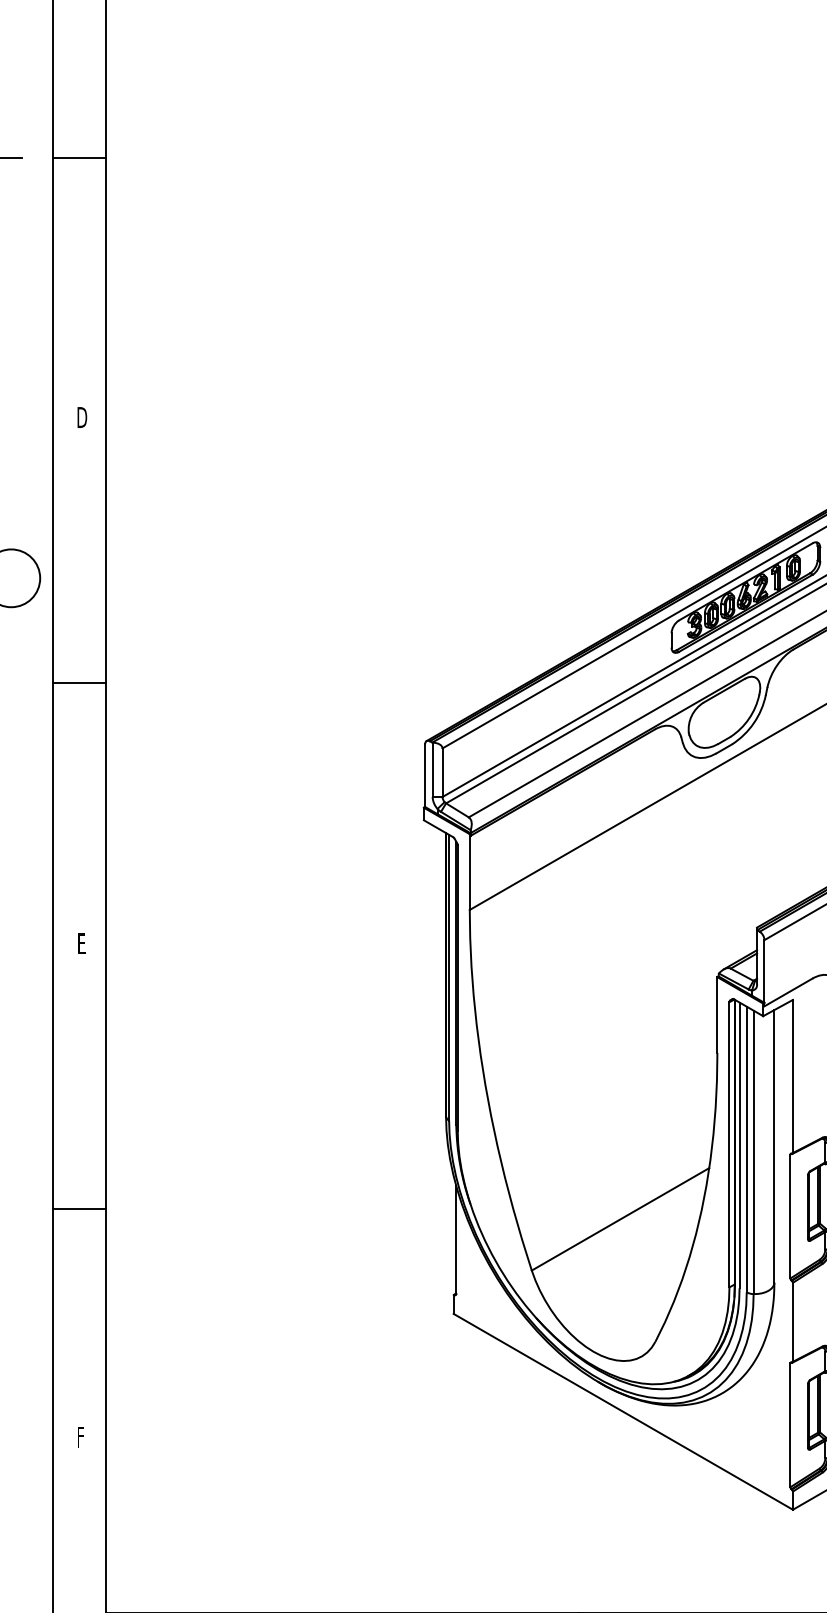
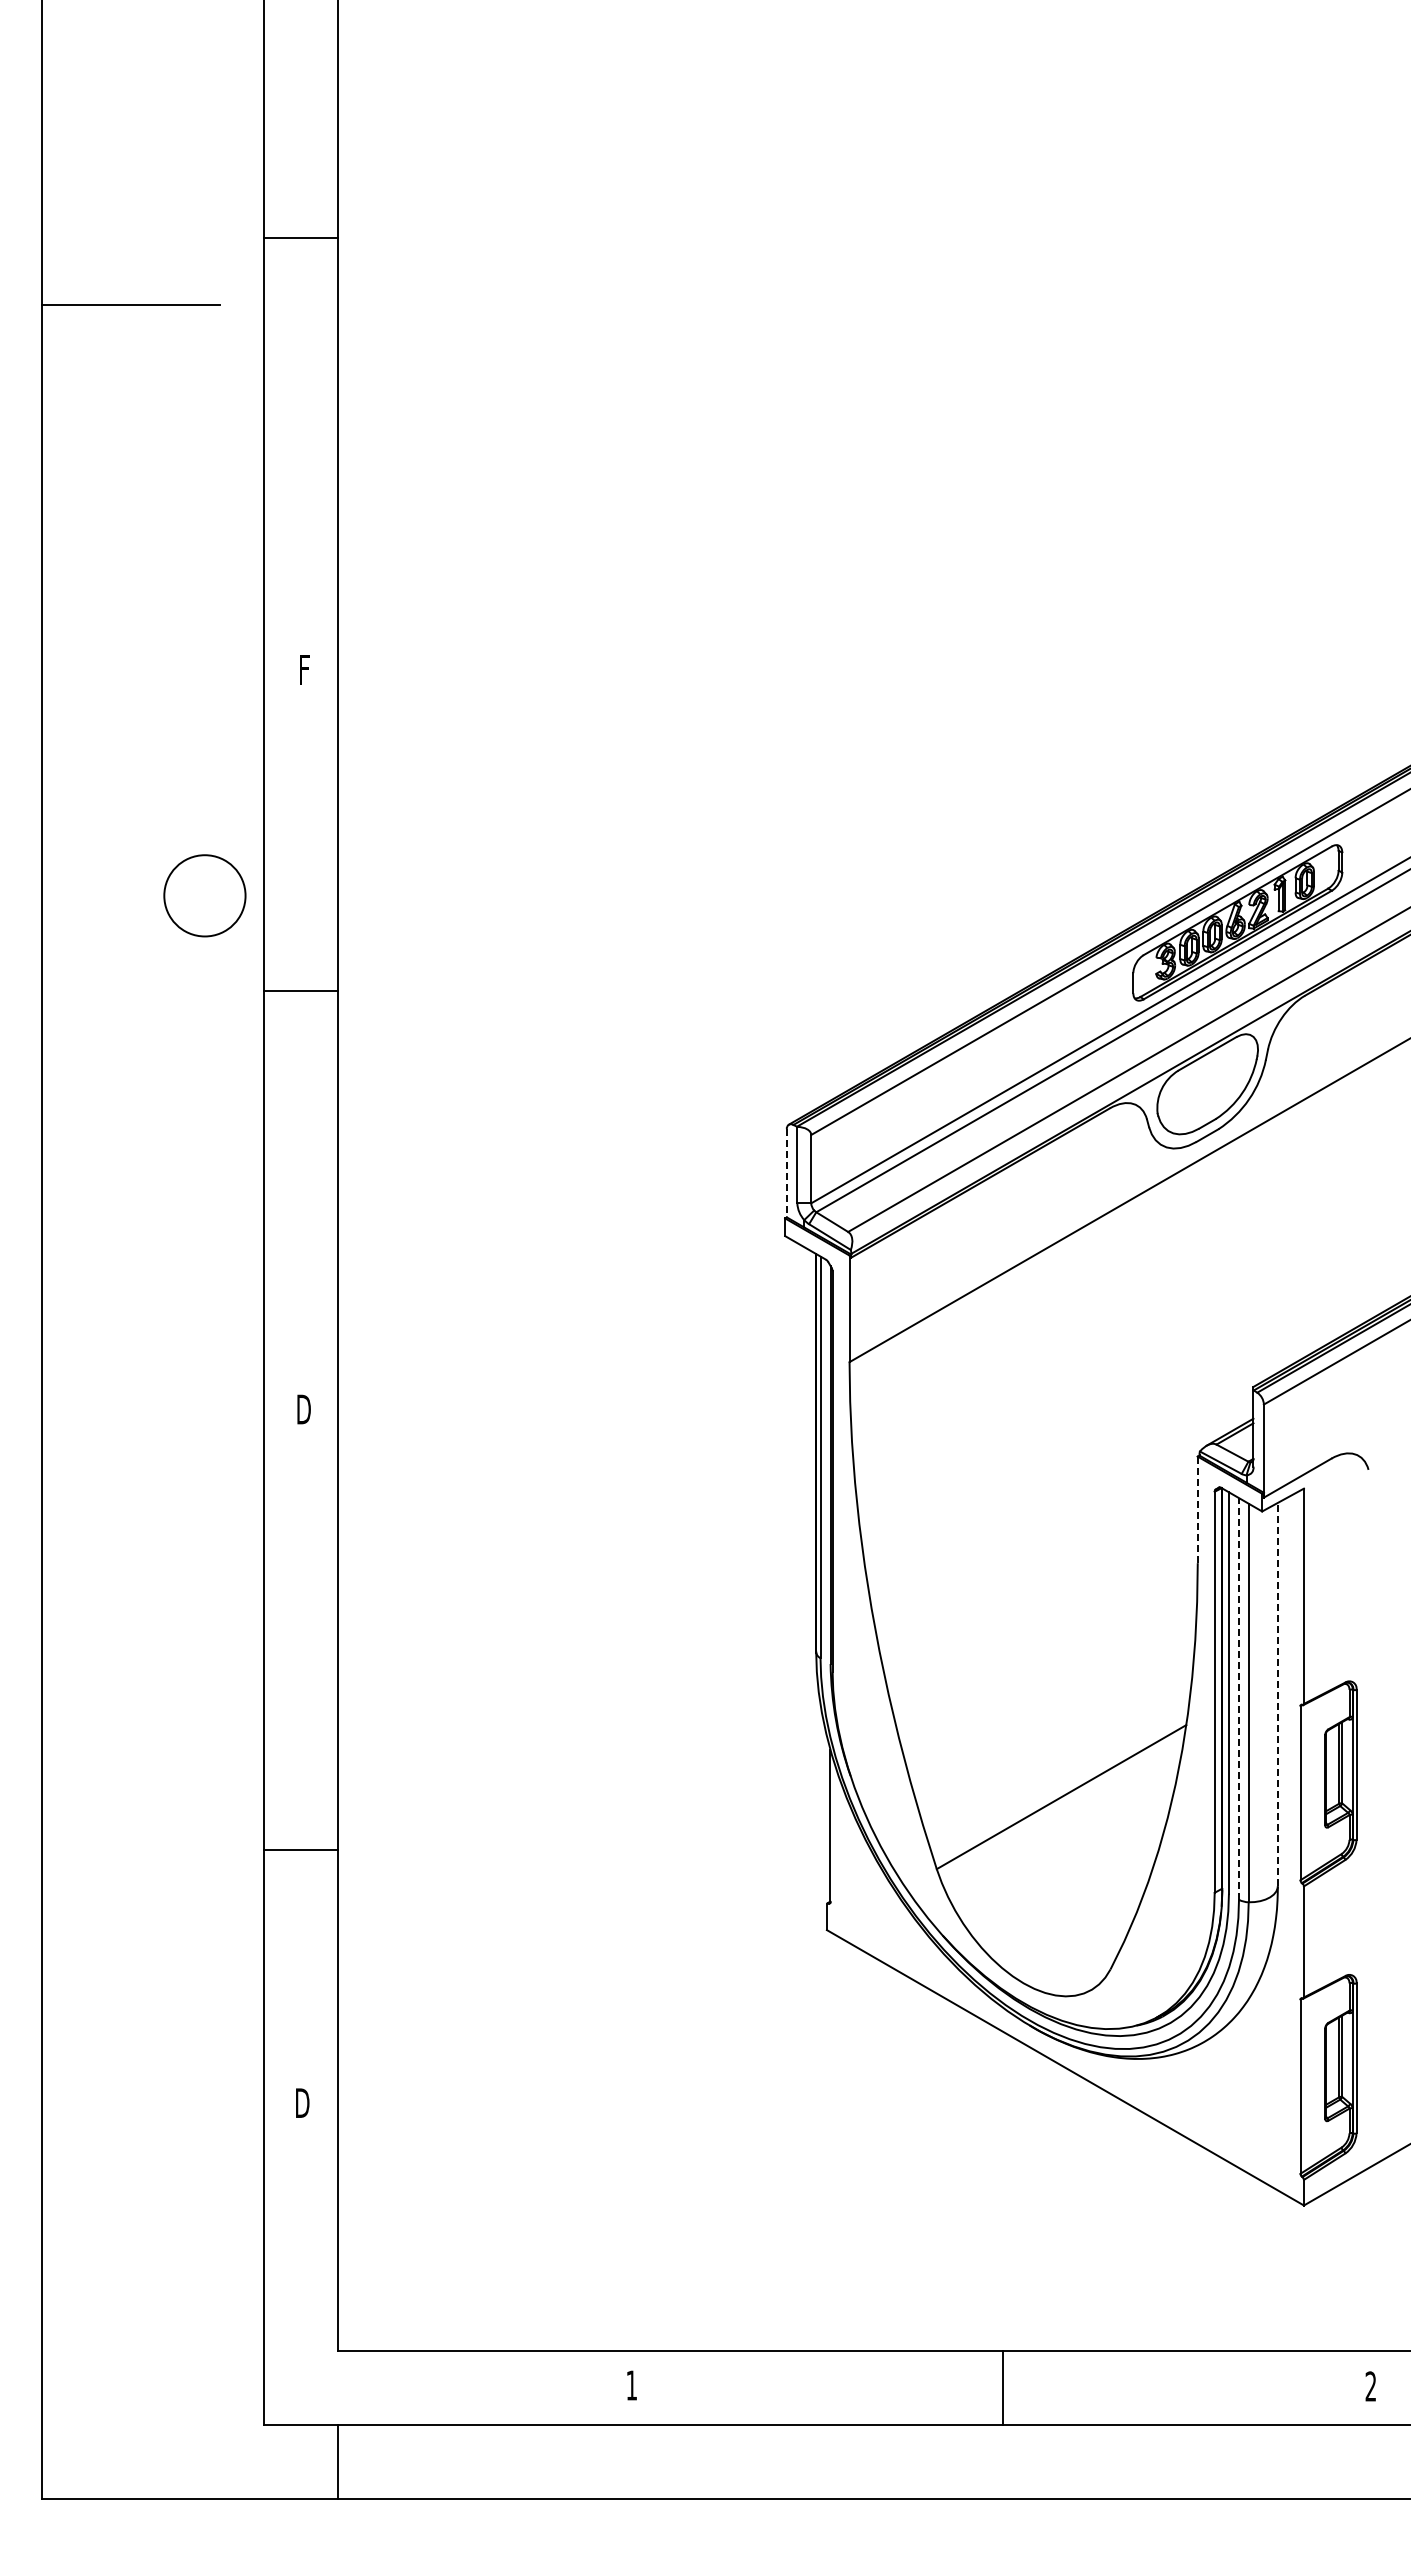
line: (79, 157) -> (300, 237), moved
text: (82, 417) -> (304, 669), D -> F
line: (79, 683) -> (300, 990), moved
line: (424, 775) -> (786, 1173), solid -> dashed
text: (81, 943) -> (303, 1409), E -> D
line: (717, 1014) -> (1197, 1509), solid -> dashed
line: (774, 1146) -> (1277, 1694), solid -> dashed
line: (747, 1149) -> (1239, 1698), solid -> dashed
line: (79, 1208) -> (300, 1850), moved
text: (80, 1436) -> (302, 2102), F -> D

